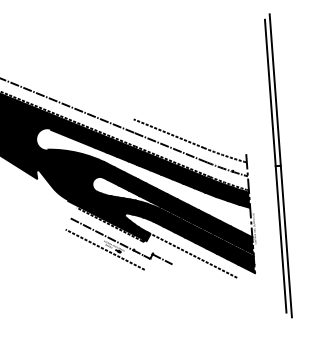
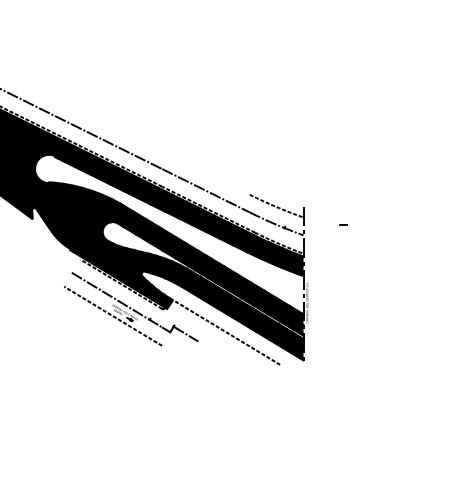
line: (168, 133) -> (205, 172), removed
line: (275, 165) -> (340, 224), removed
line: (280, 165) -> (346, 224), removed

